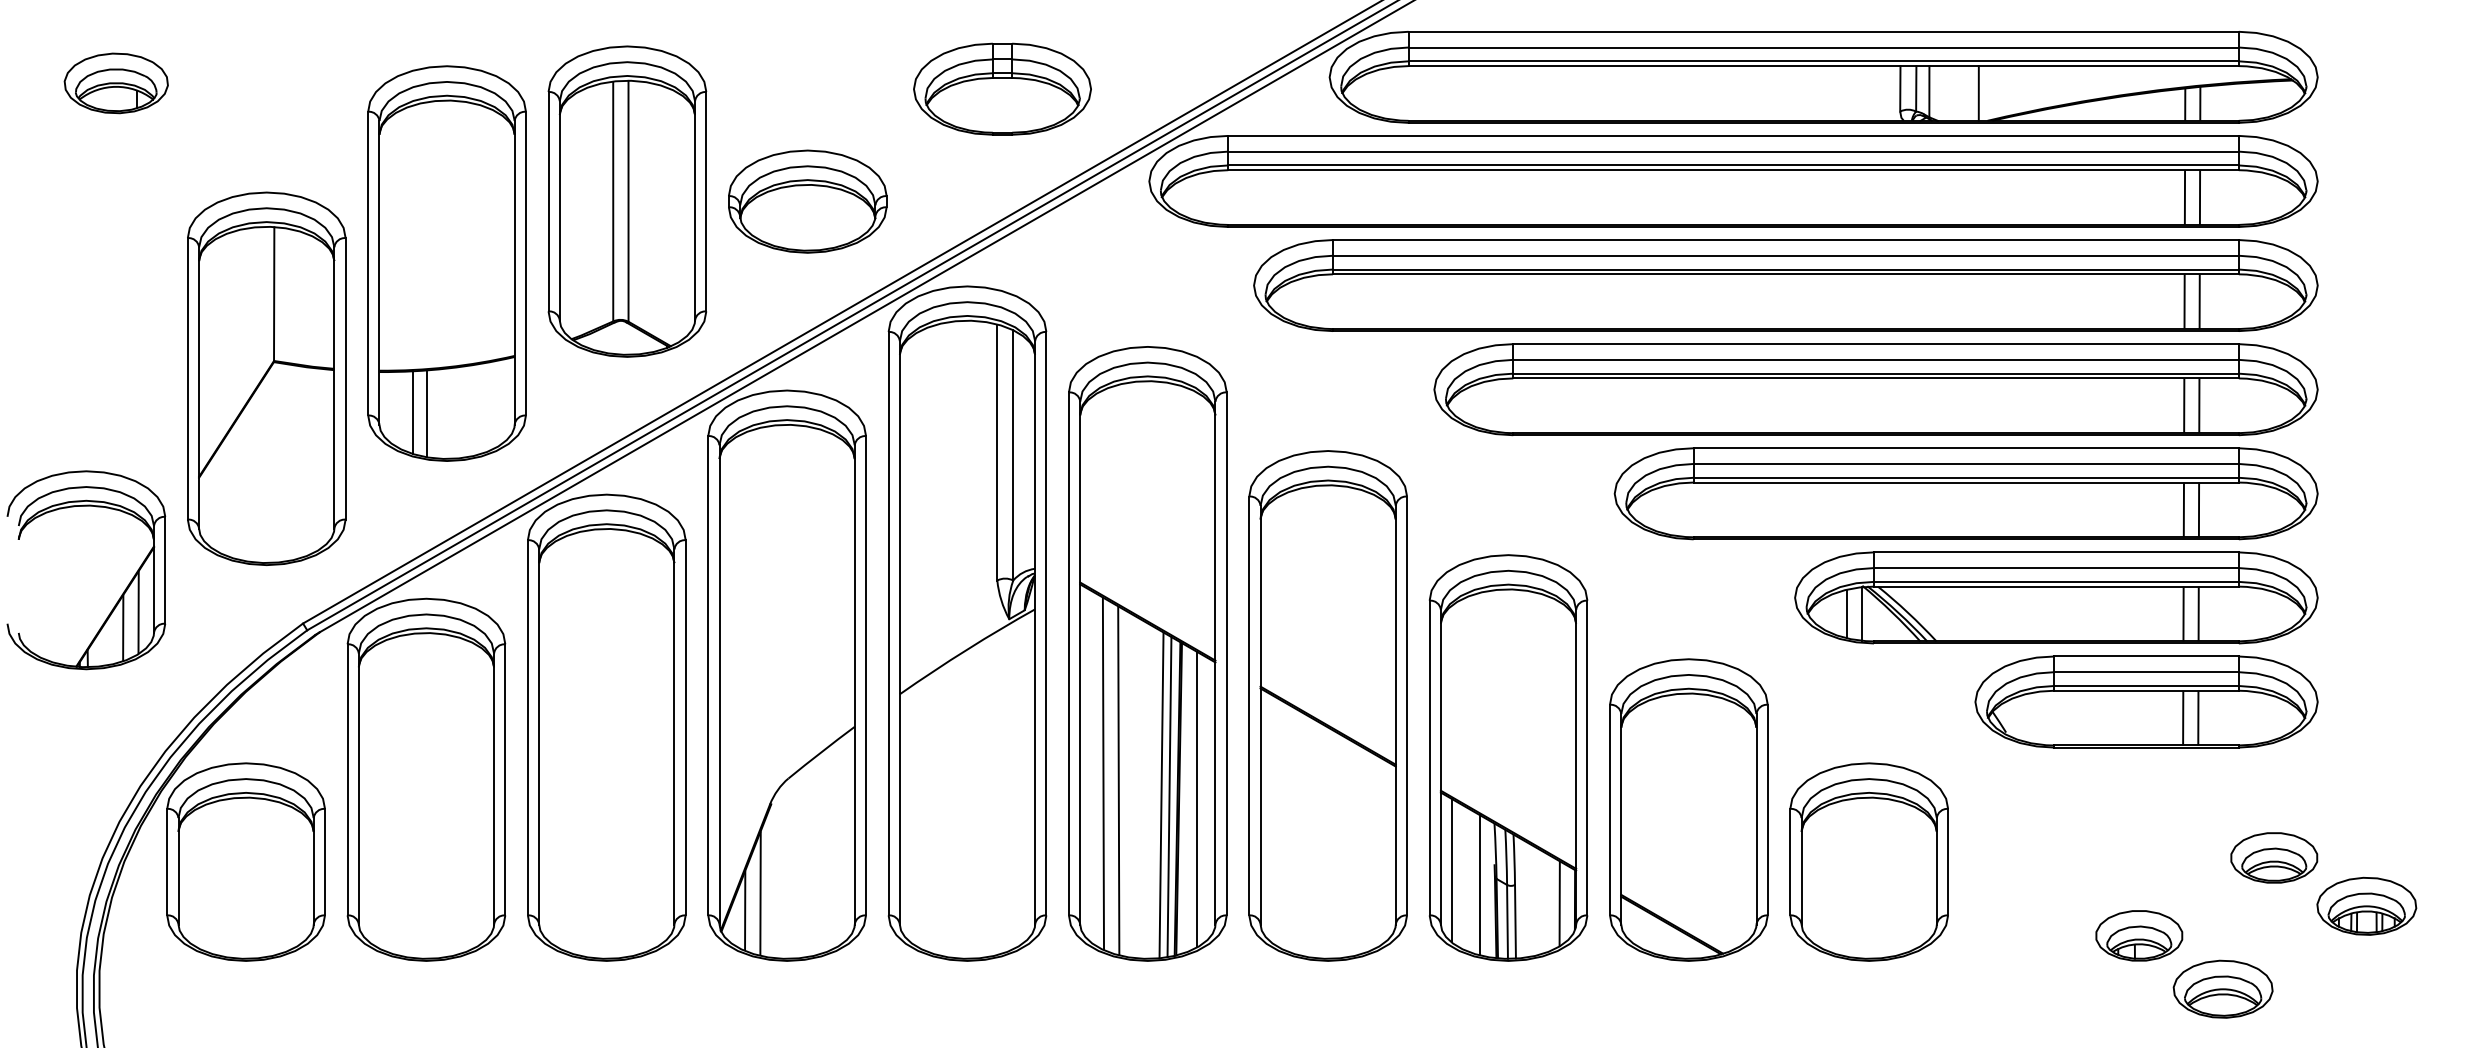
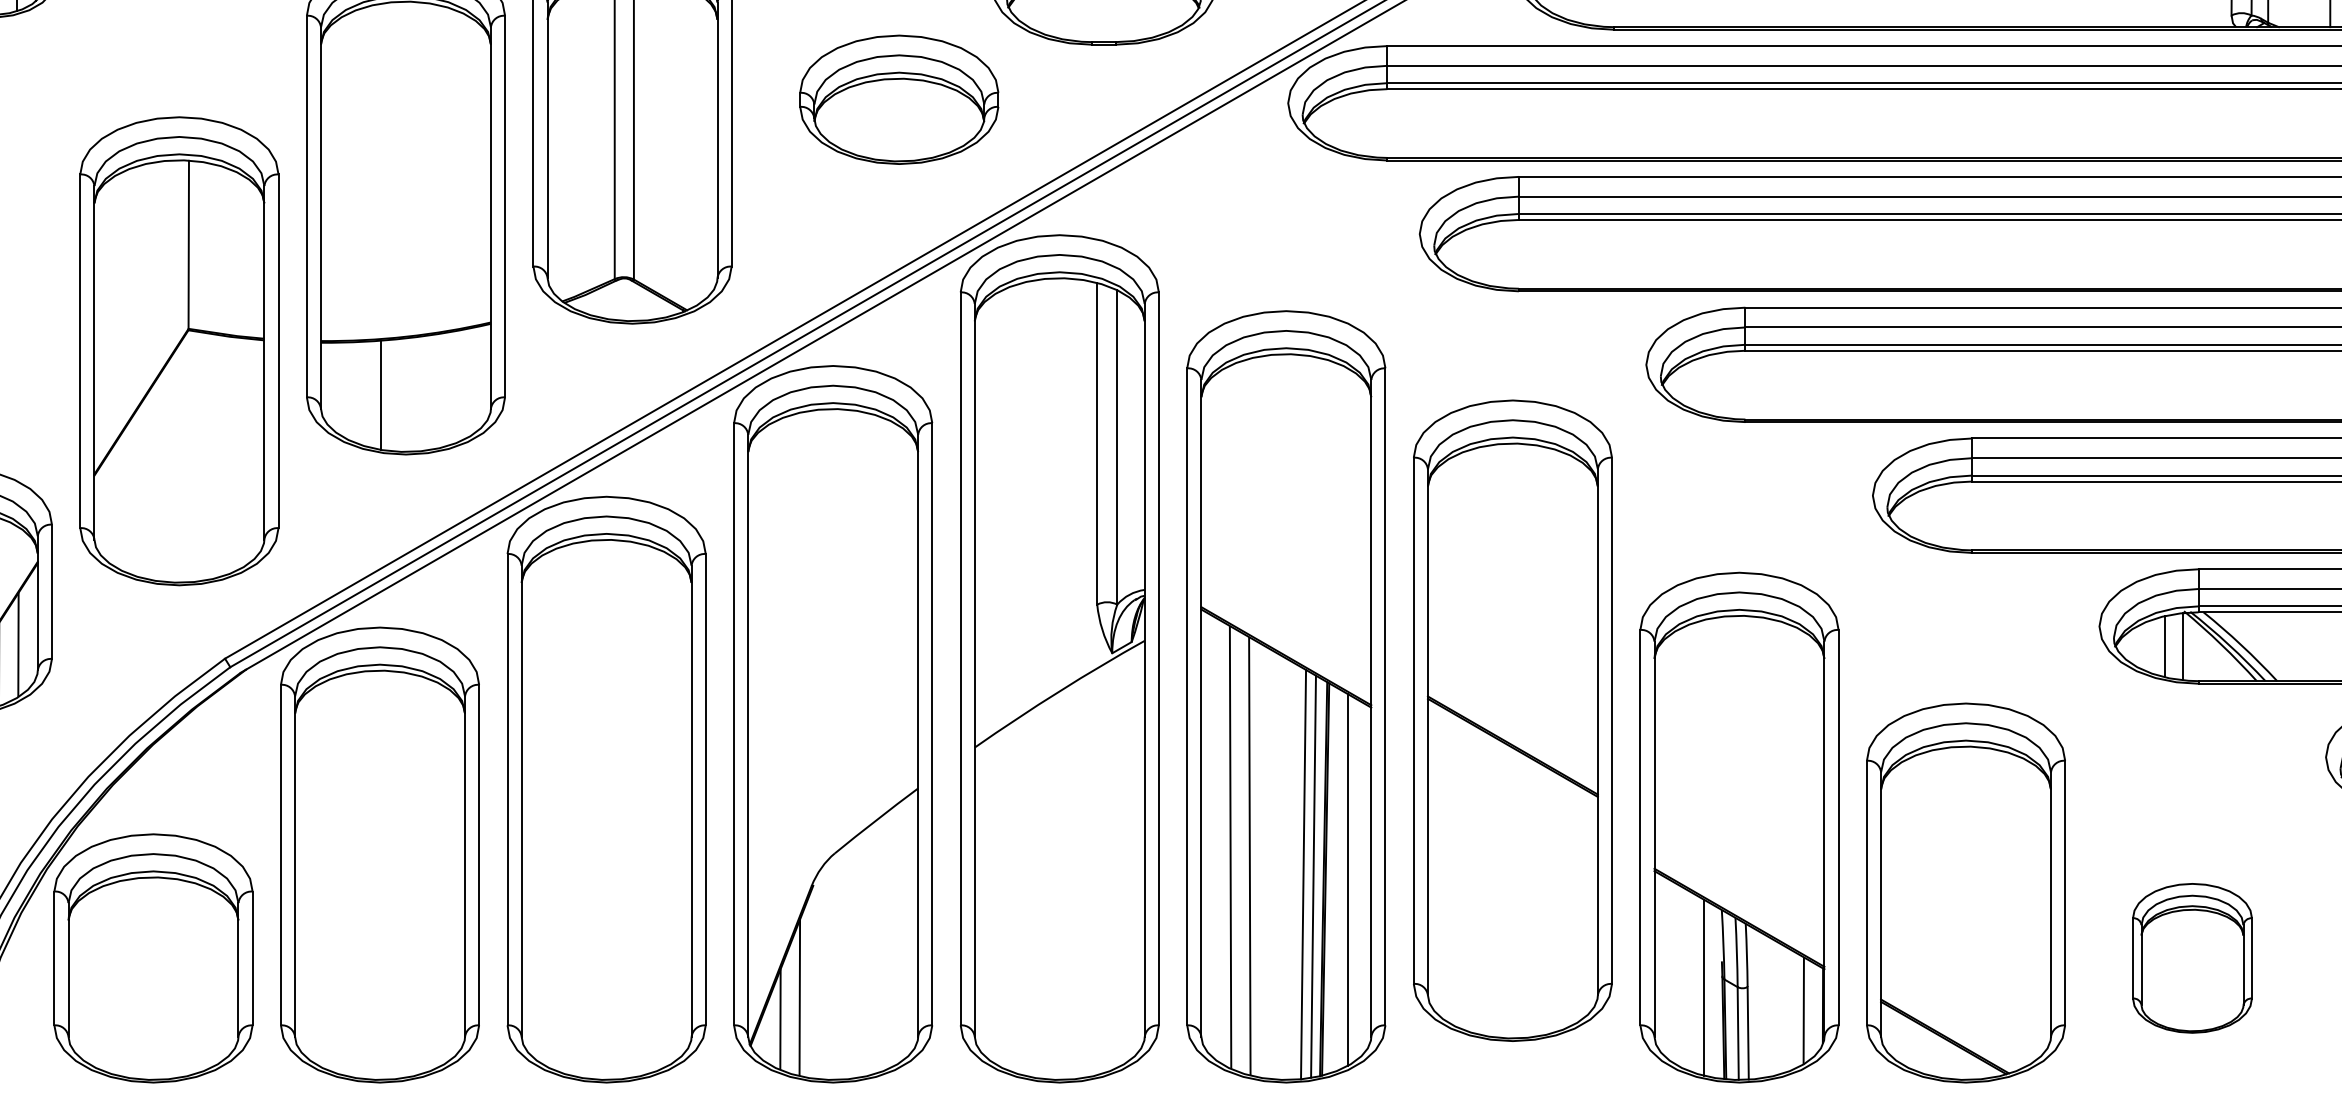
part: (807, 201) -> (898, 99), moved
line: (412, 412) -> (362, 393), removed
part: (1327, 705) -> (1512, 720), moved
part: (1868, 861) -> (2191, 957), size x0.6
line: (1451, 870) -> (1667, 968), removed

